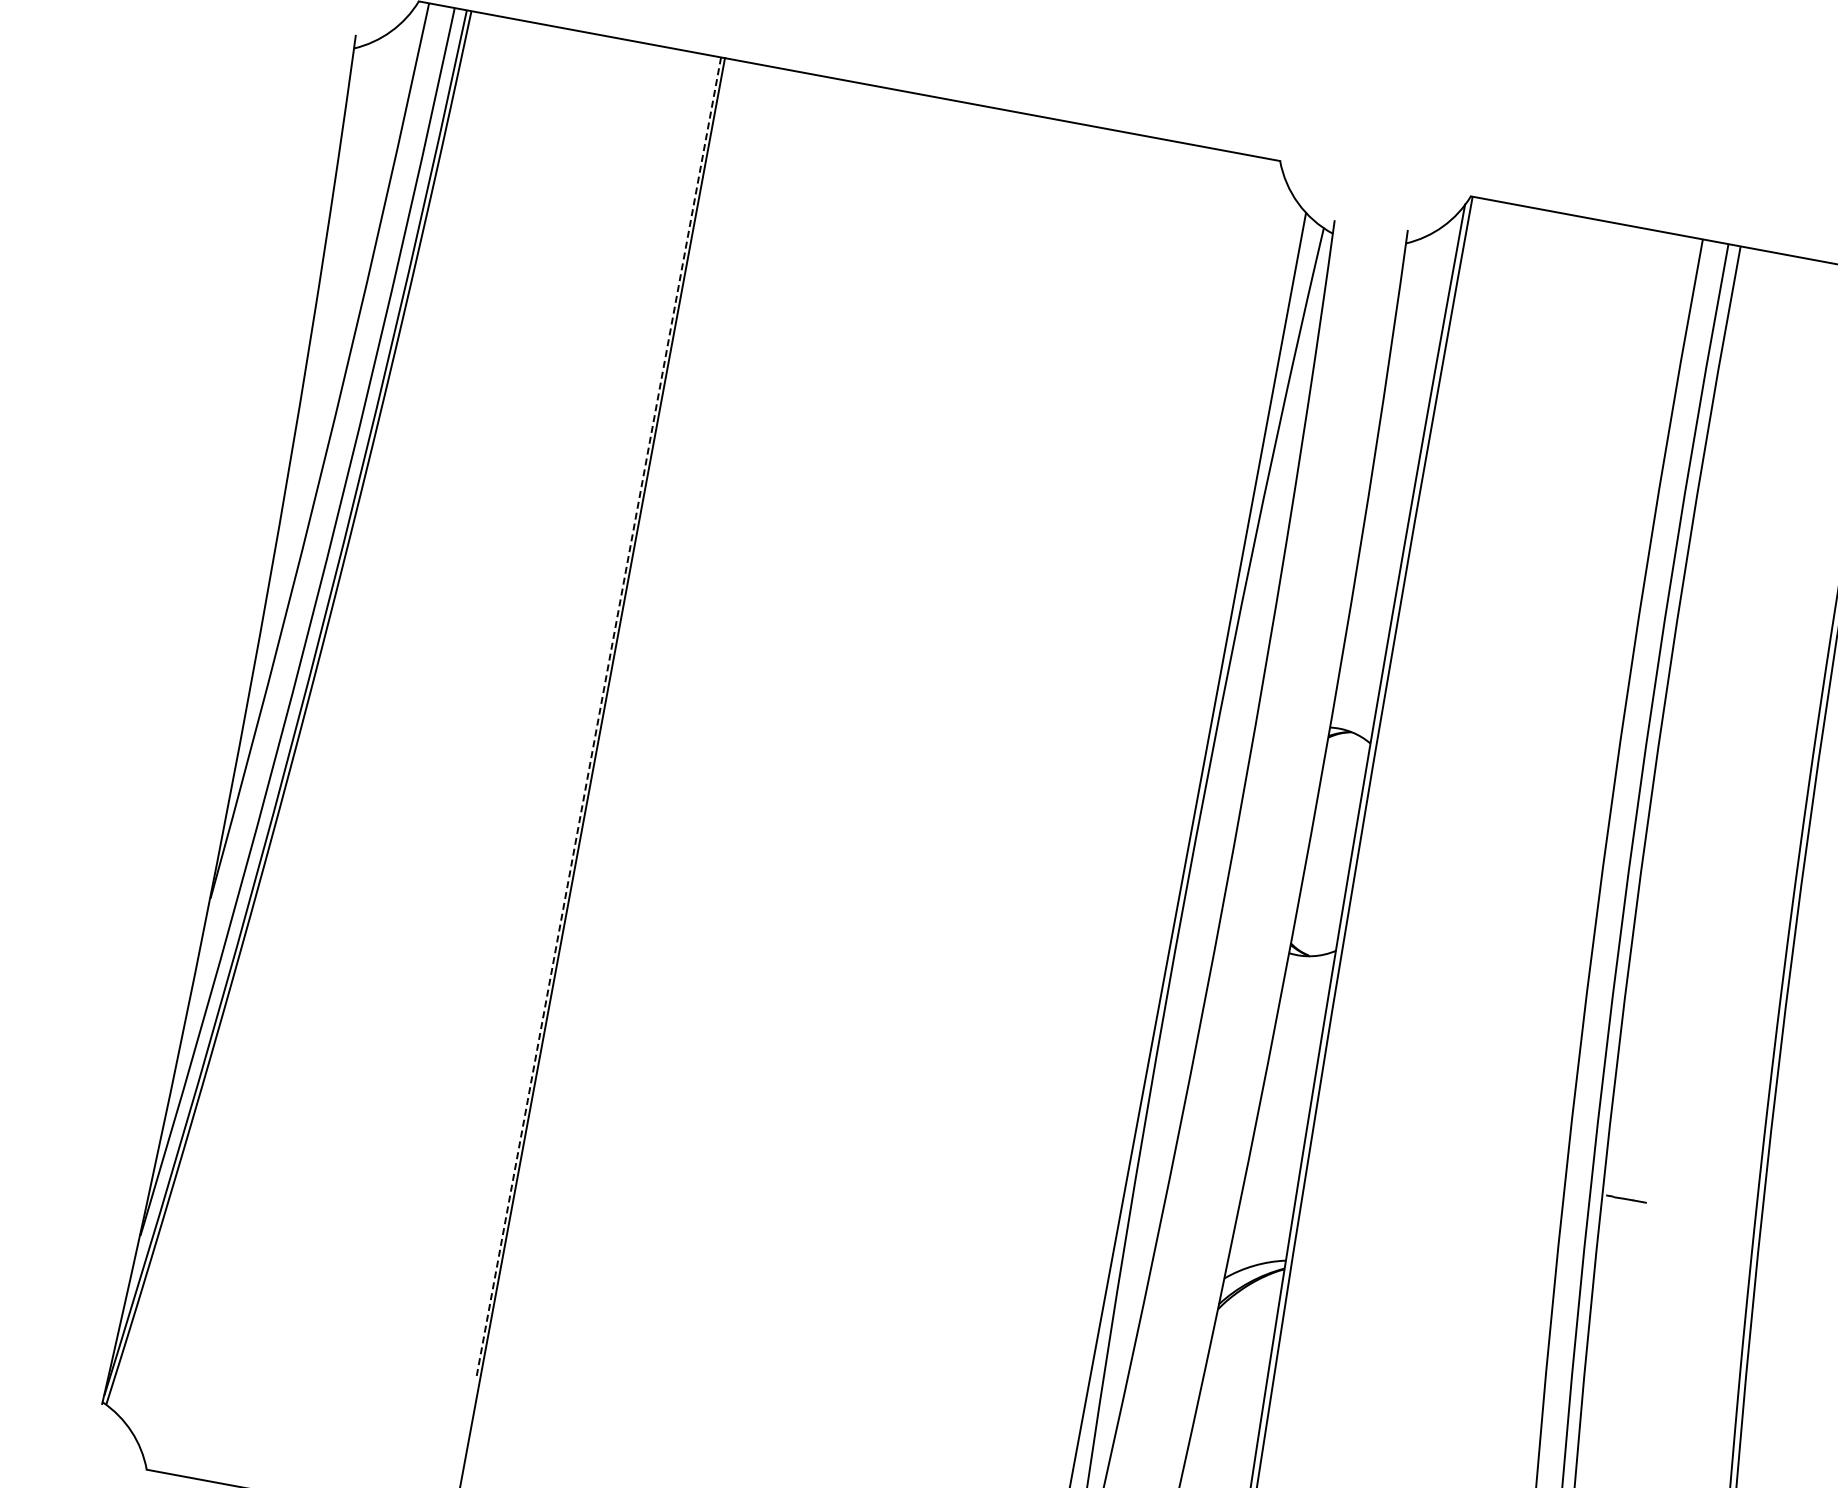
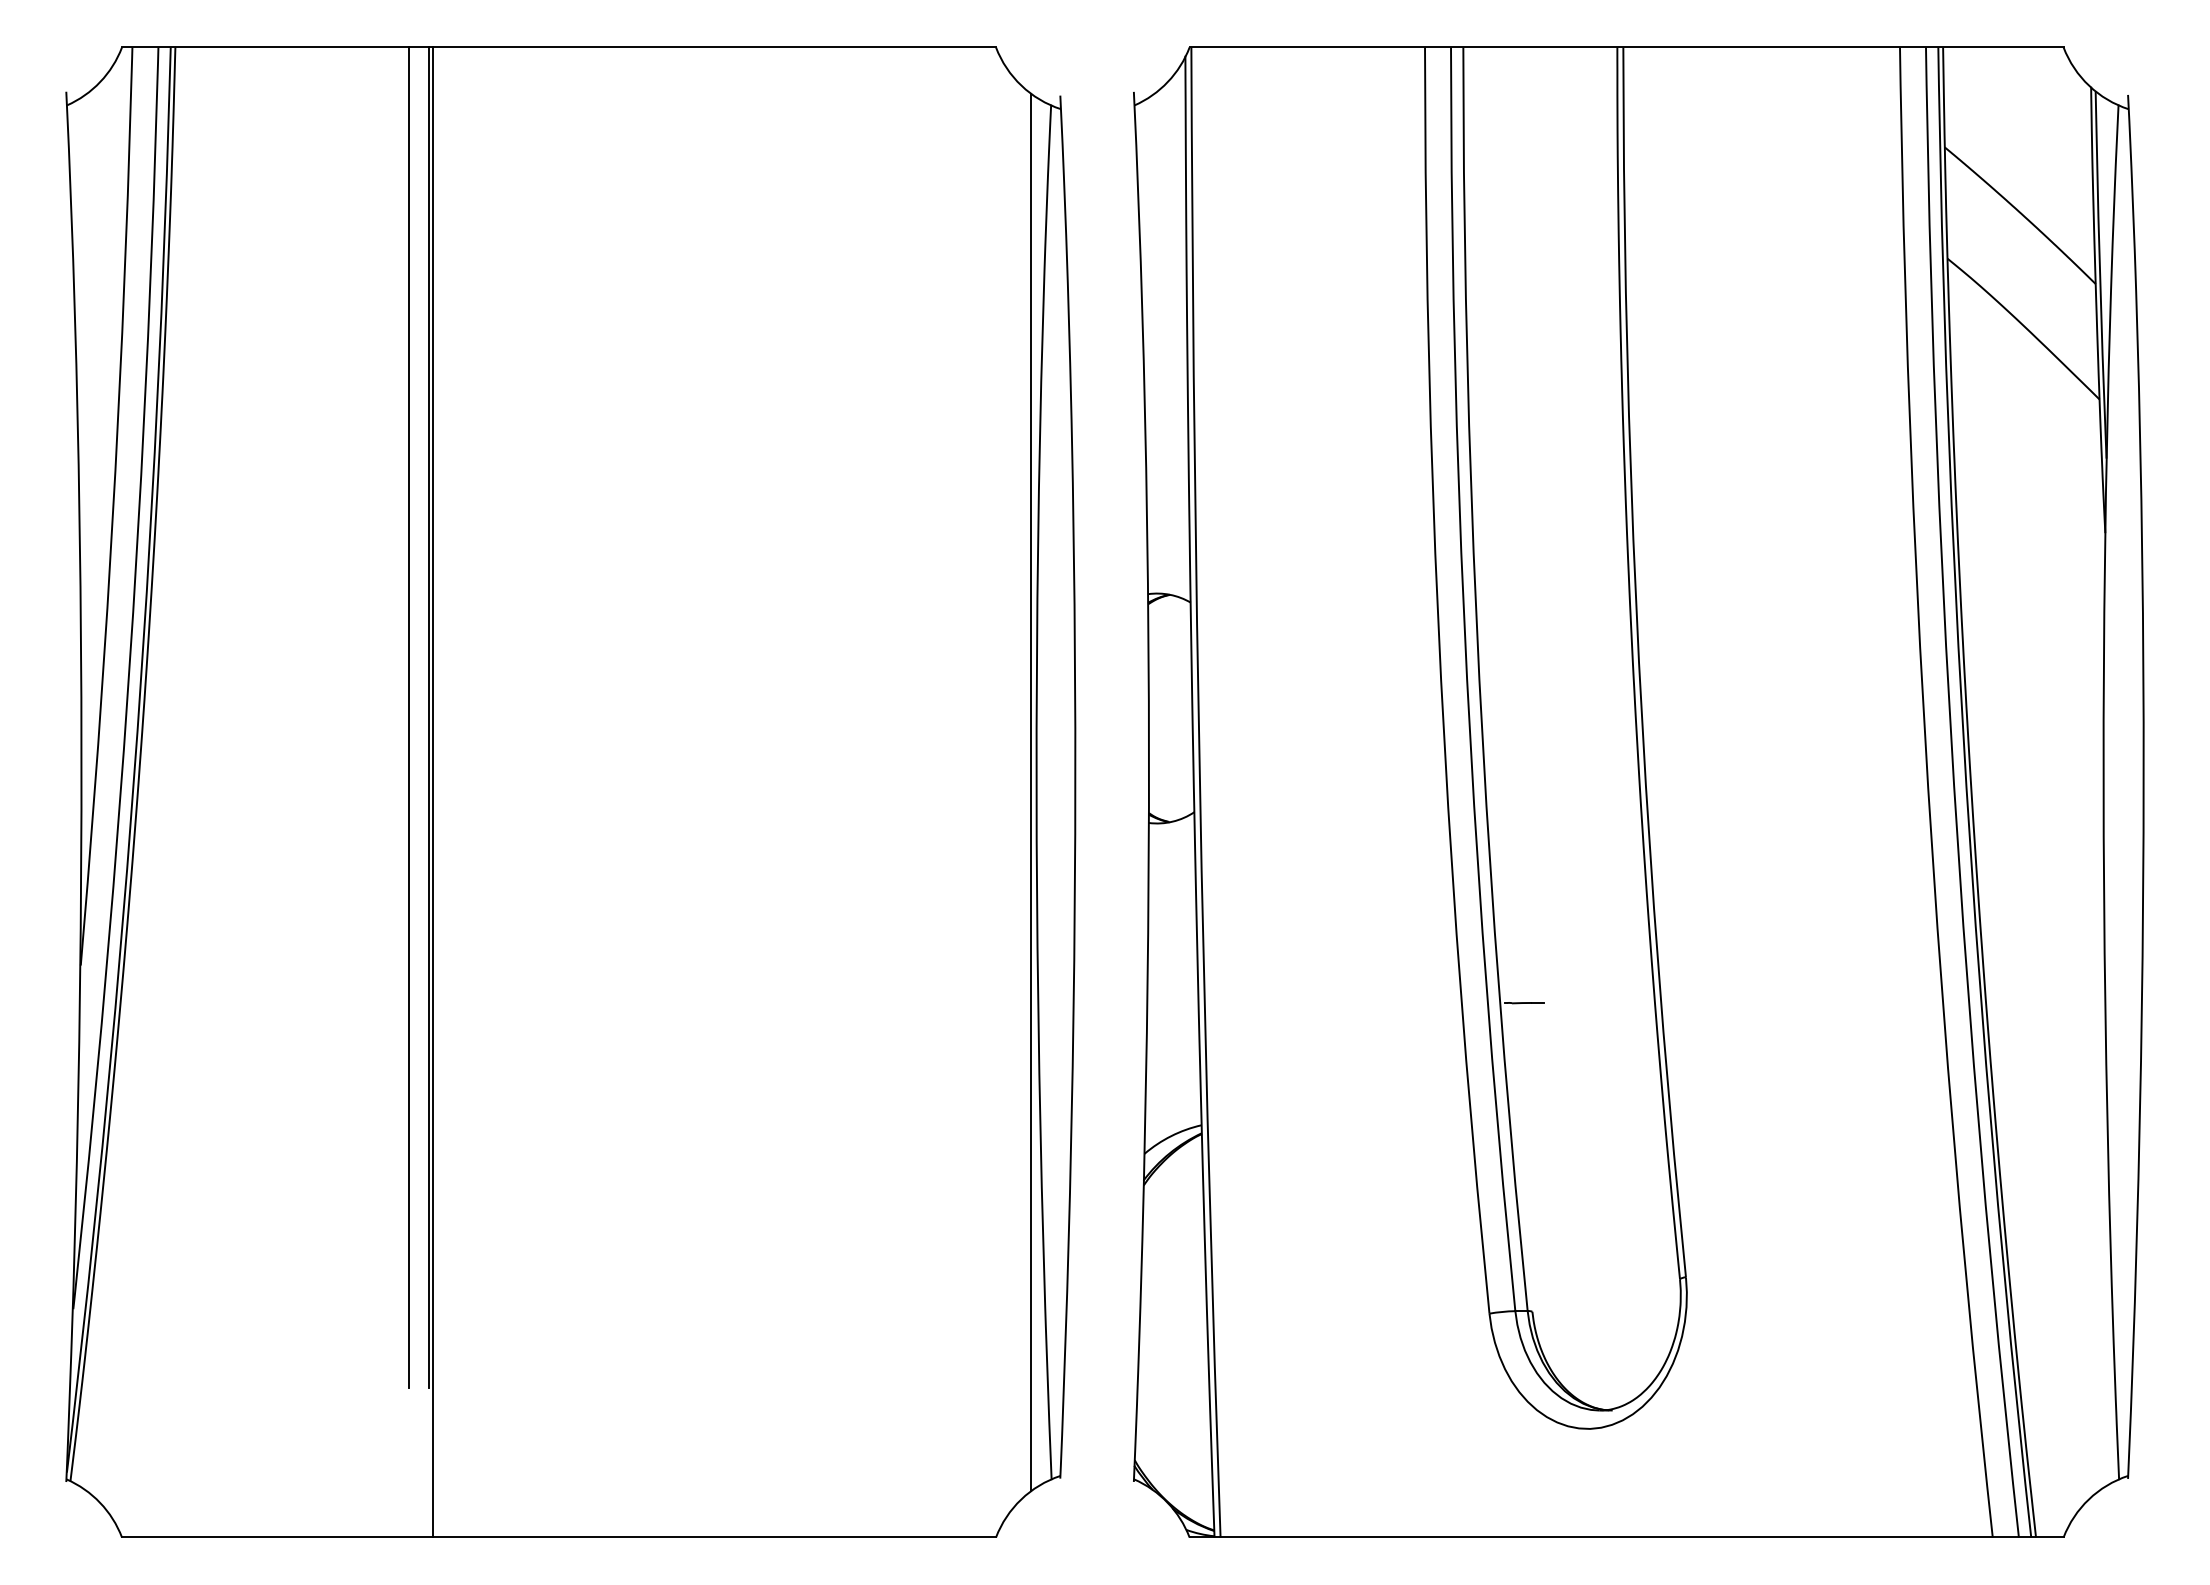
line: (579, 714) -> (409, 717), added
line: (598, 718) -> (428, 718), dashed -> solid

